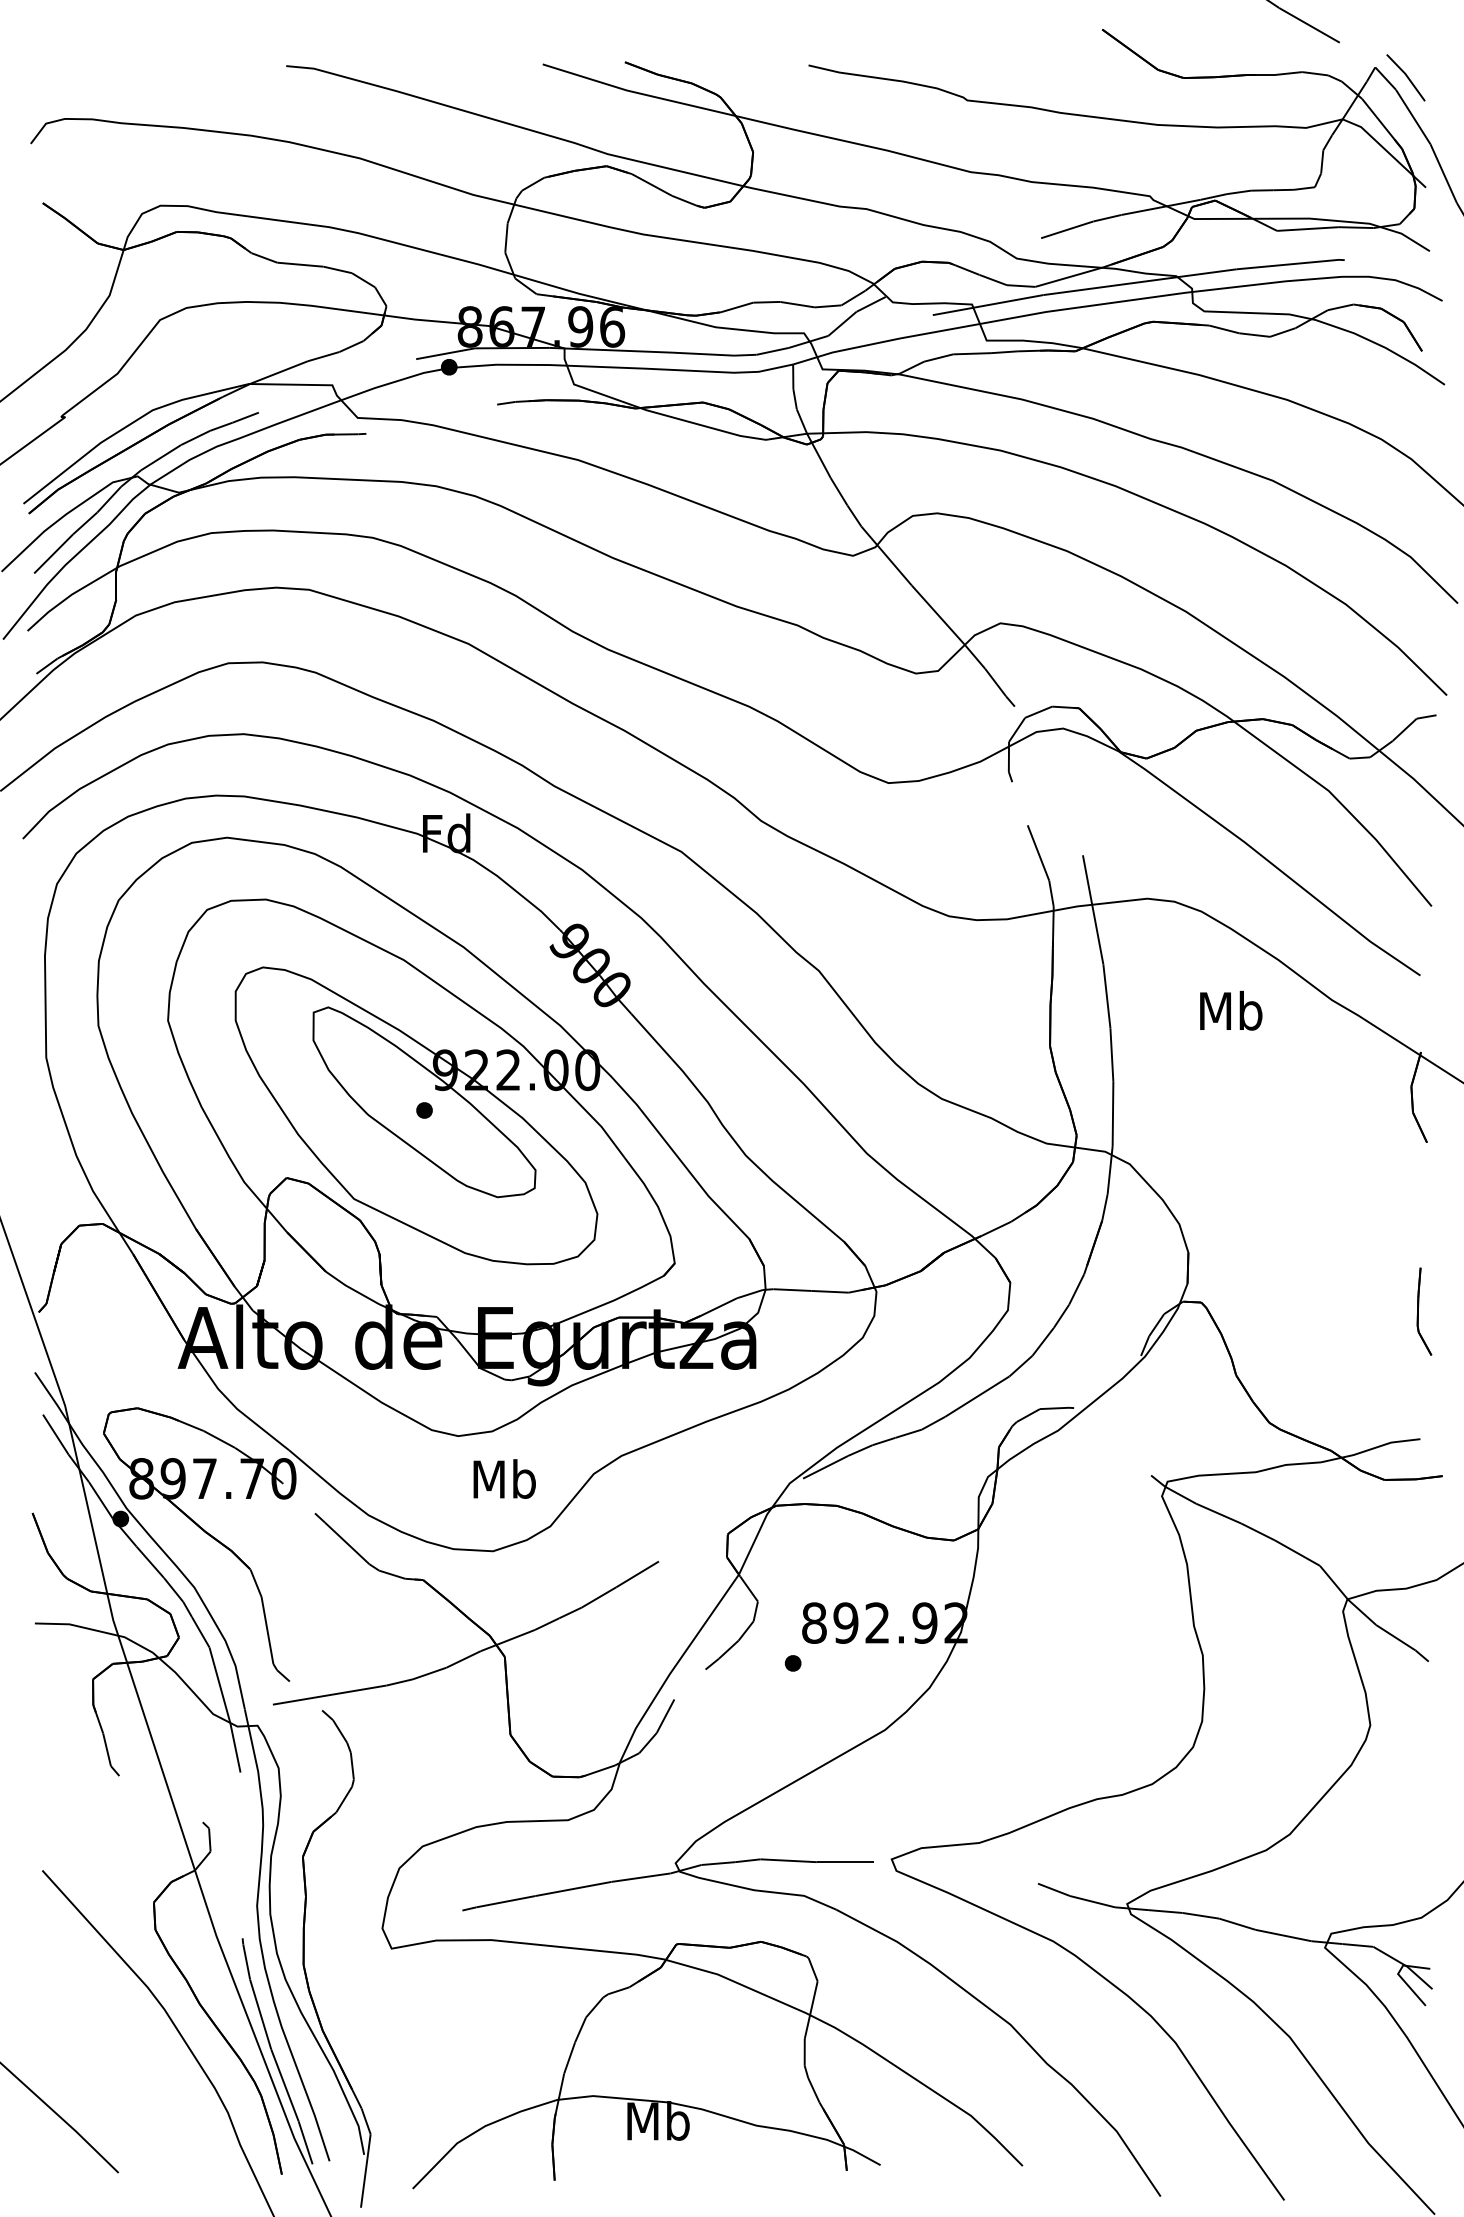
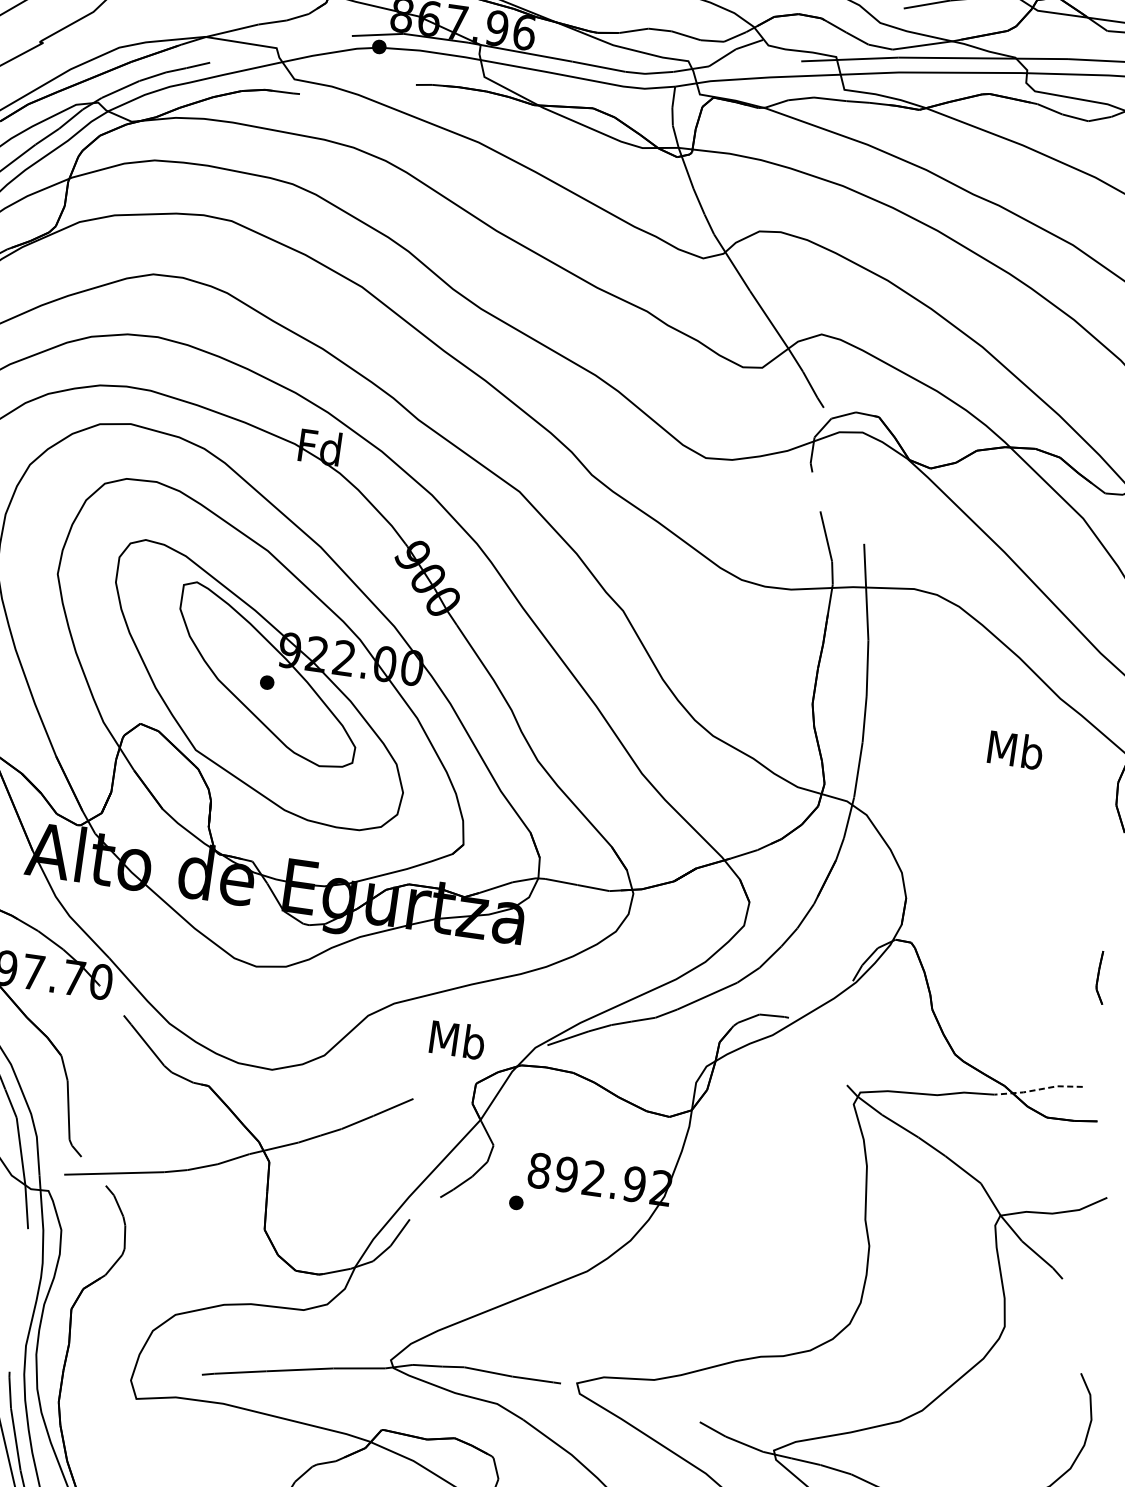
text: (1231, 1010) -> (1015, 749), moved
part: (1424, 1311) -> (1101, 977), size x0.7
line: (1370, 1449) -> (1038, 1089), solid -> dashed
text: (504, 1478) -> (457, 1039), moved

